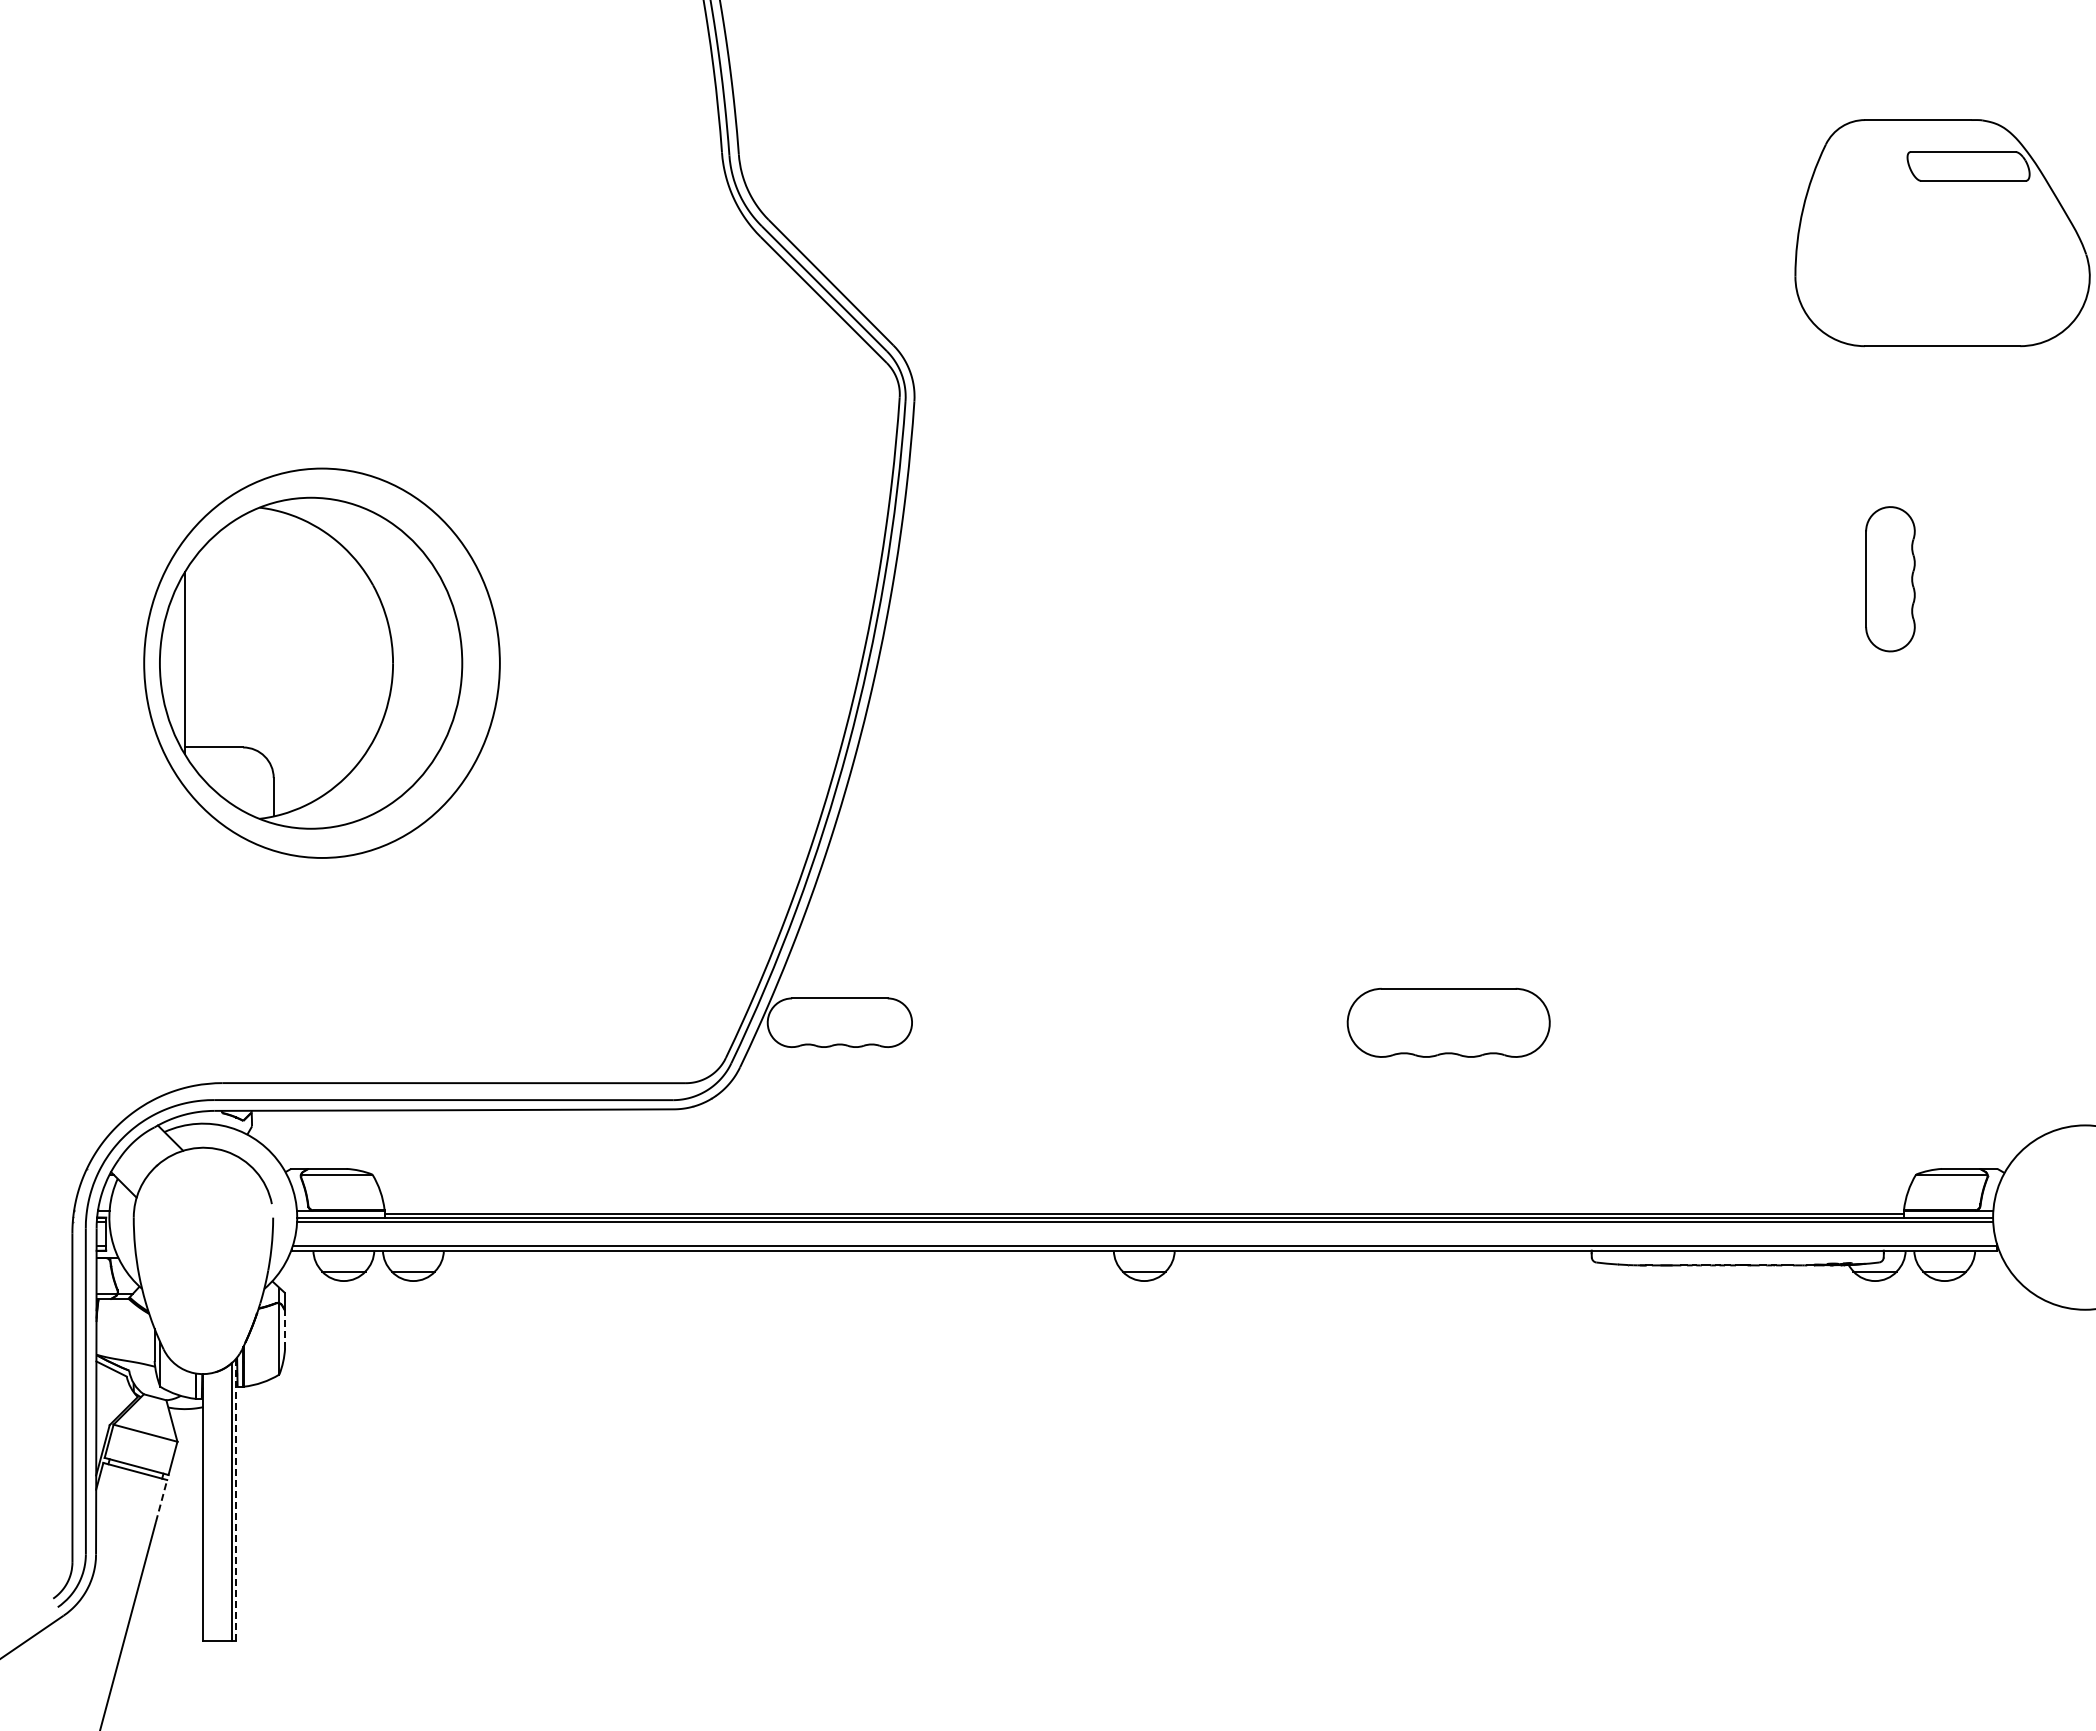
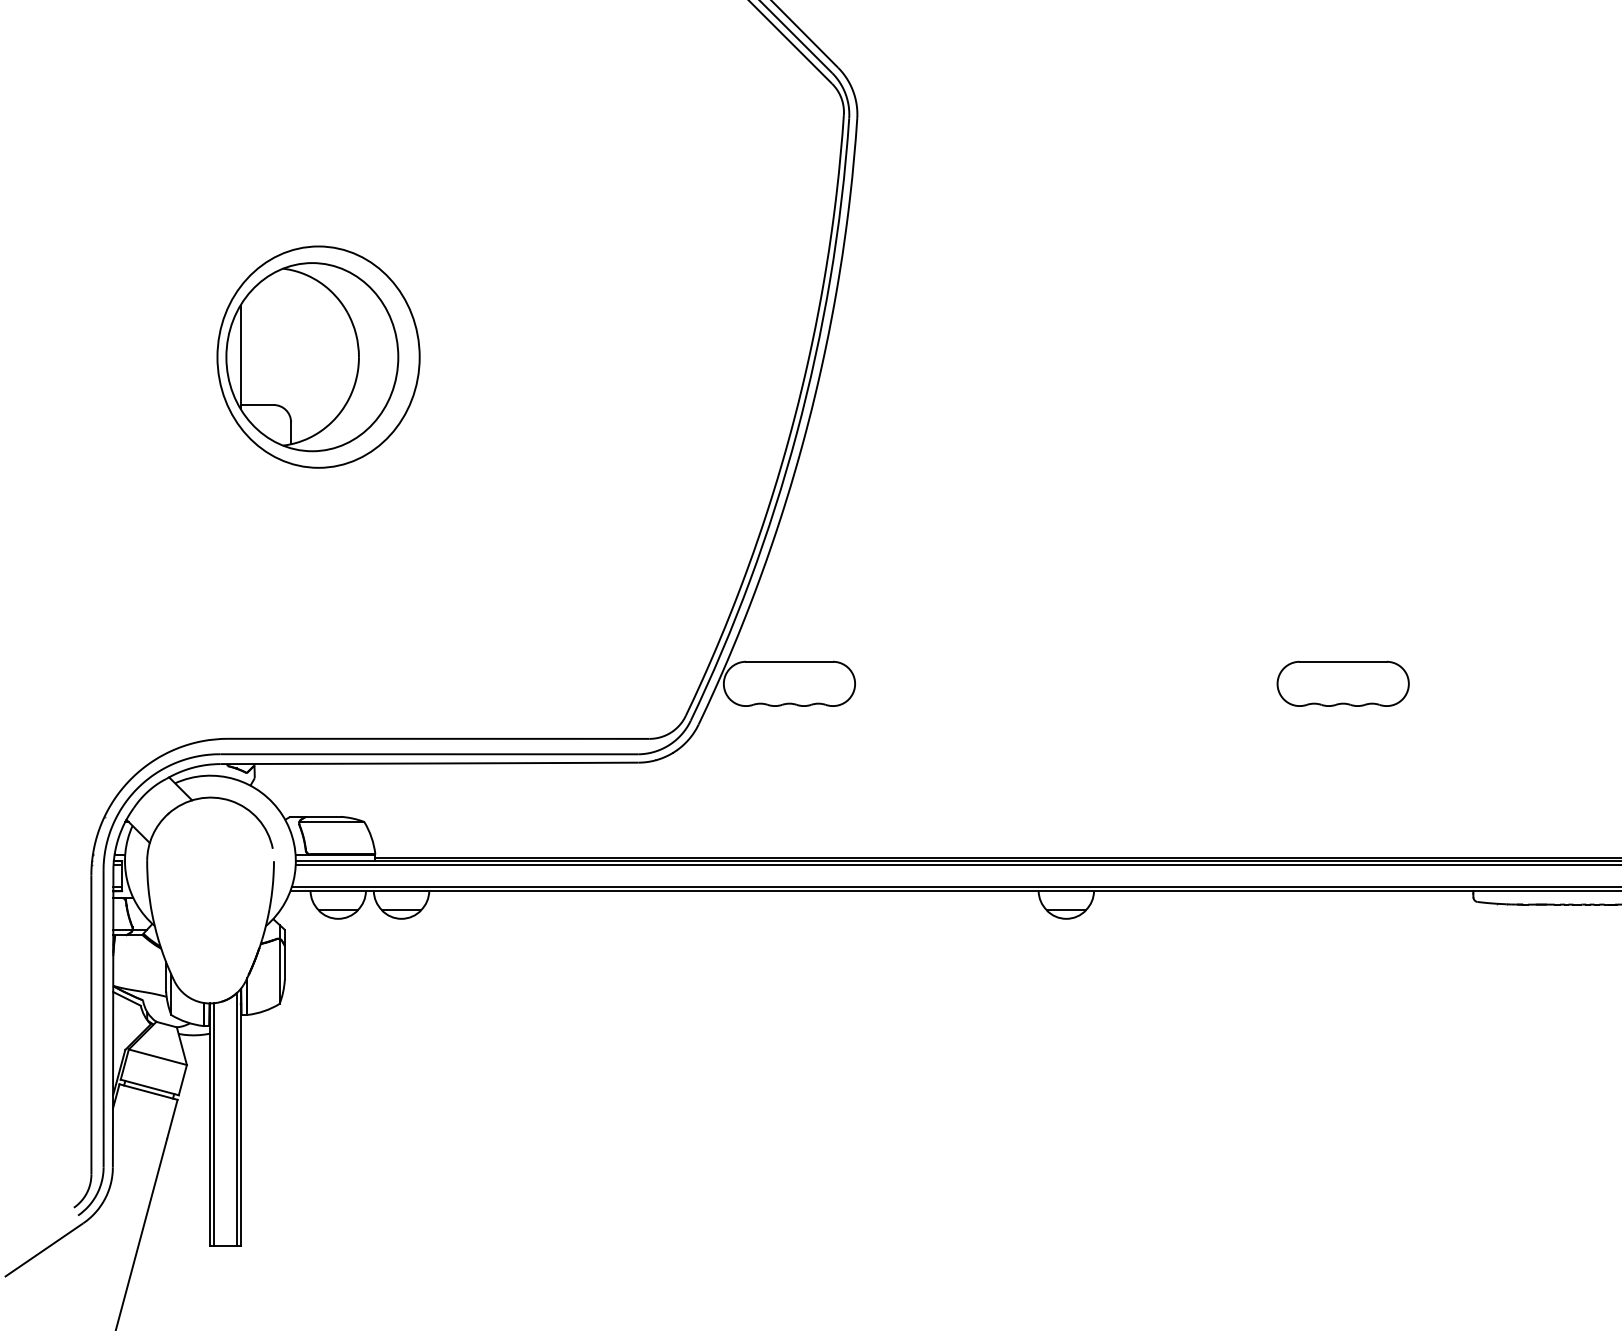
part: (322, 663) -> (318, 357), size x0.62
part: (1448, 1022) -> (1343, 683), size x0.71
line: (285, 1329) -> (285, 962), dashed -> solid
line: (236, 1499) -> (240, 1117), dashed -> solid
line: (161, 1501) -> (172, 1119), dashed -> solid
line: (207, 1507) -> (214, 1124), added

